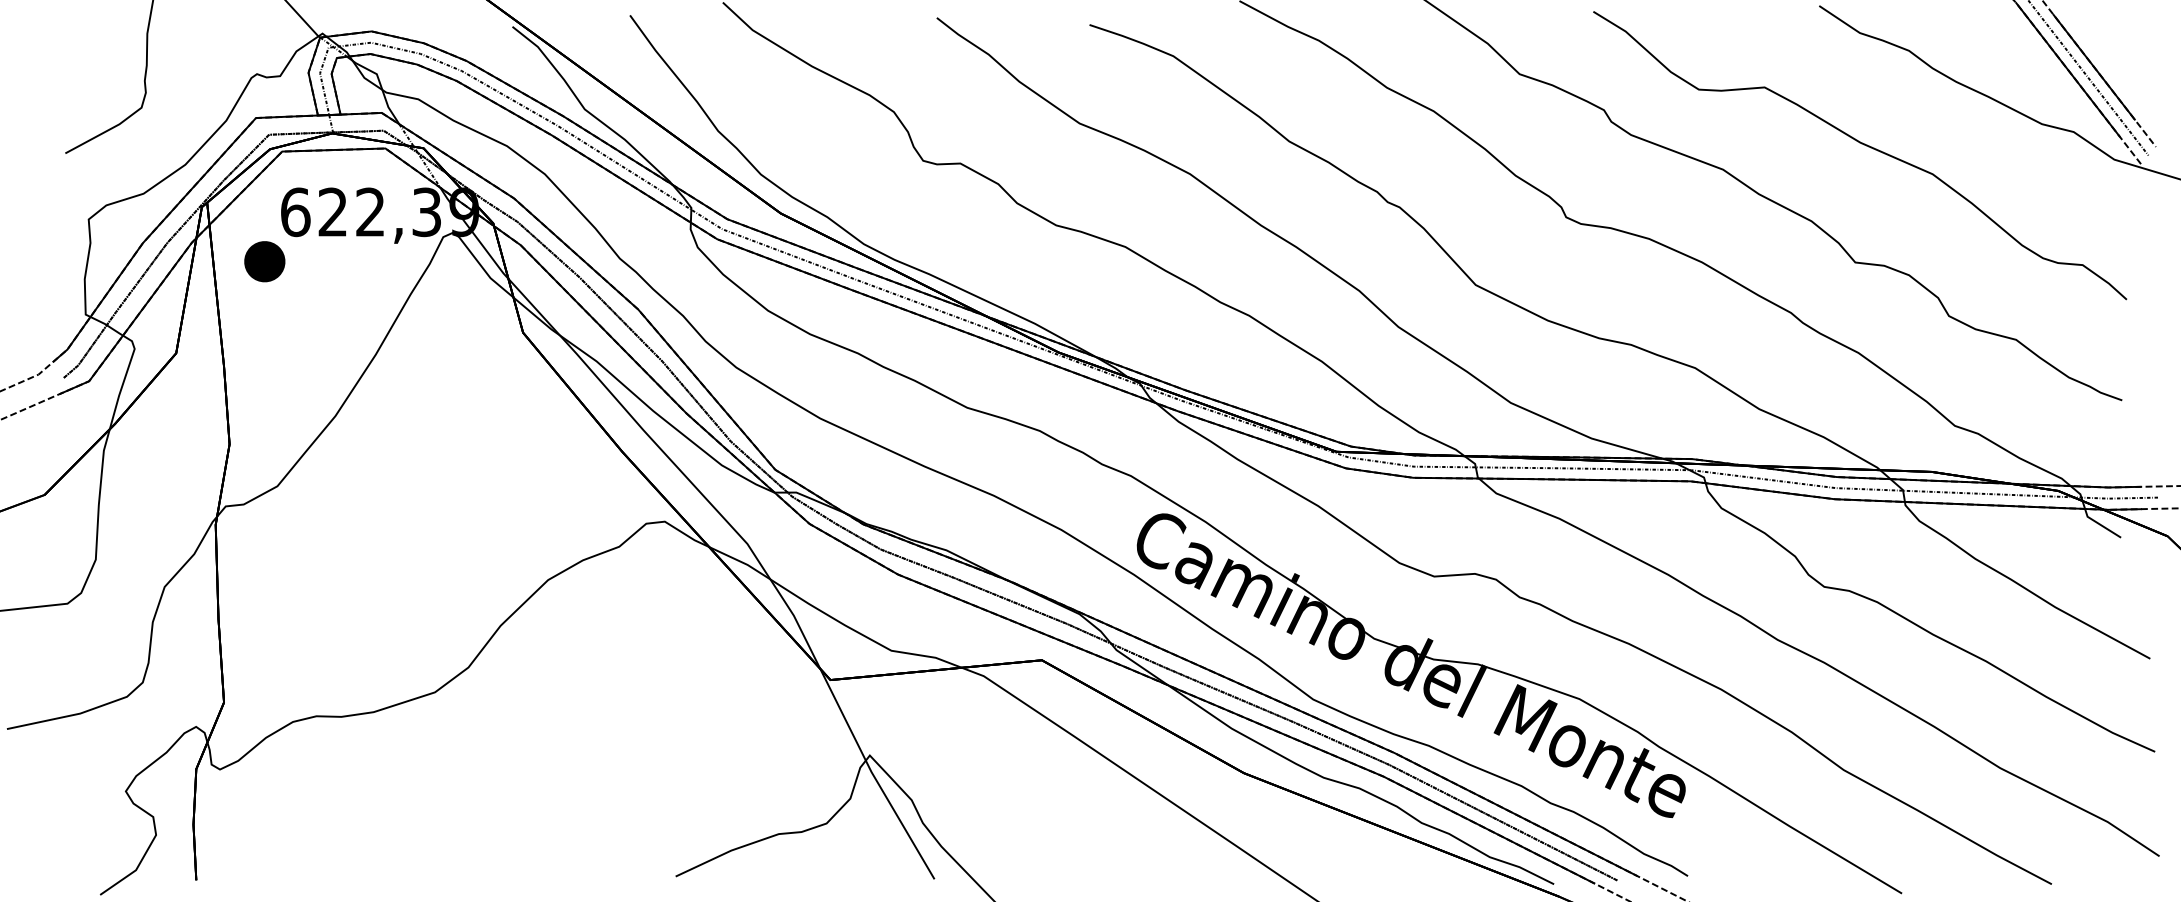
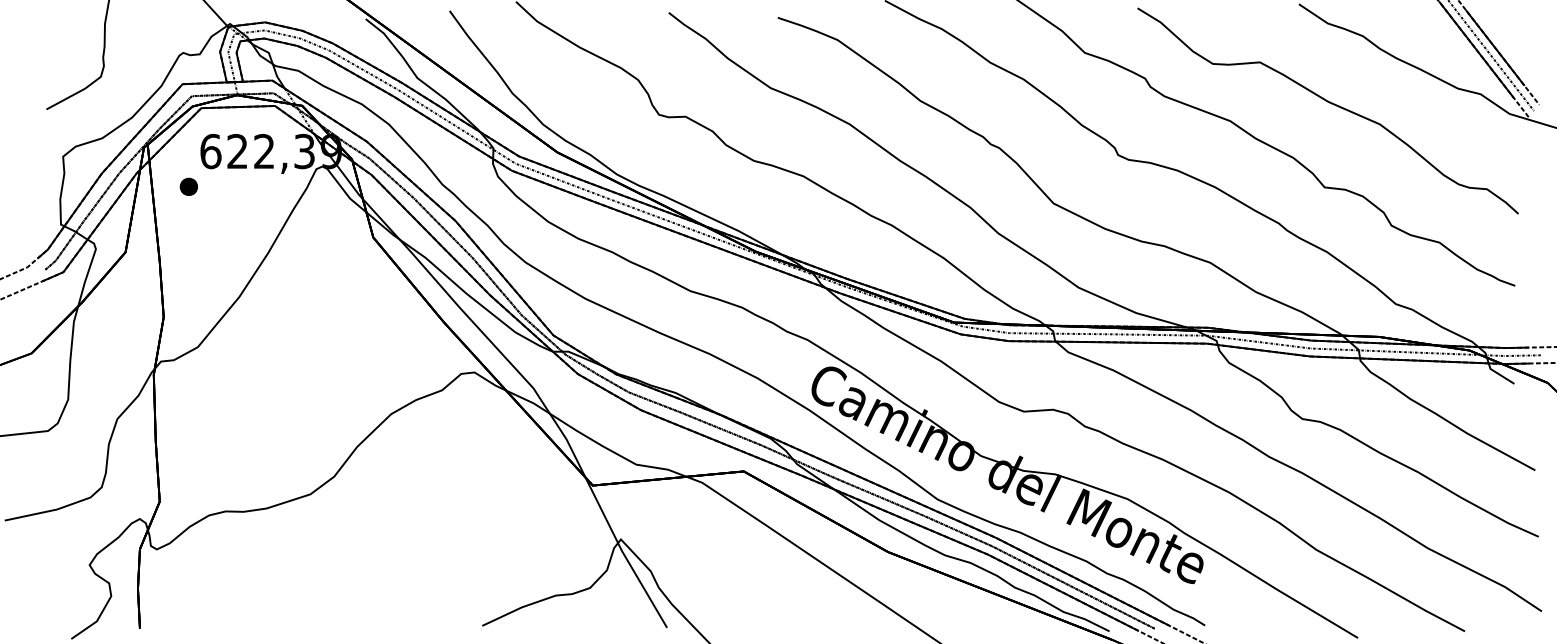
part: (264, 261) -> (188, 186), size x0.62

